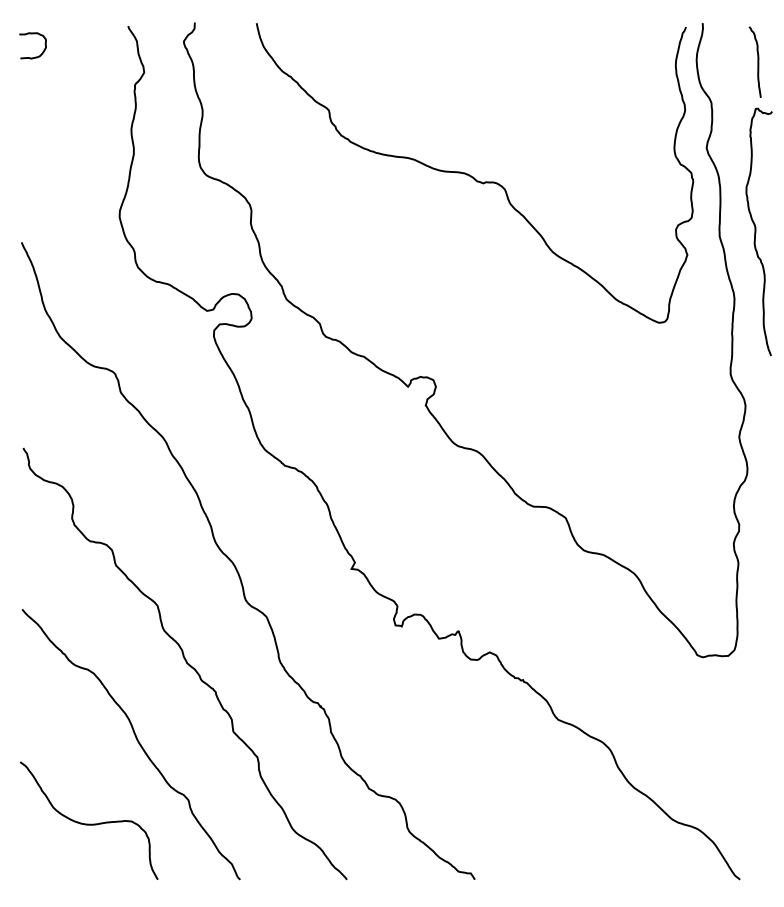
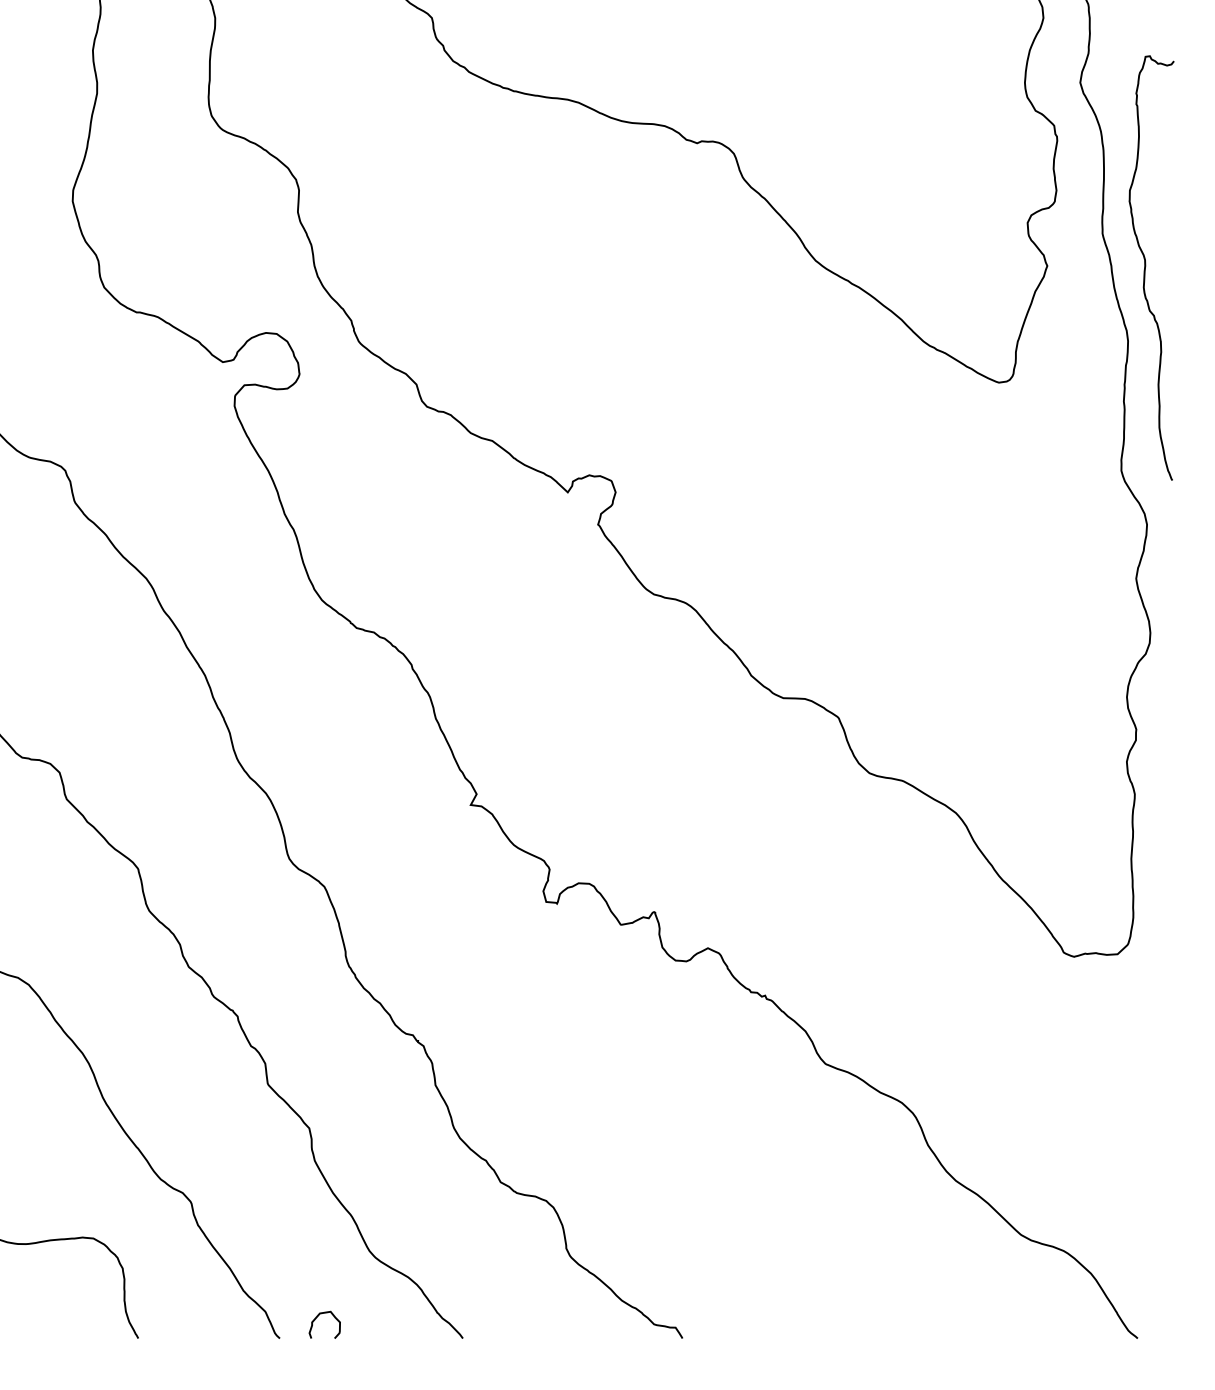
curve: (756, 231) -> (1146, 267), moved
curve: (262, 868) -> (317, 1319), added

